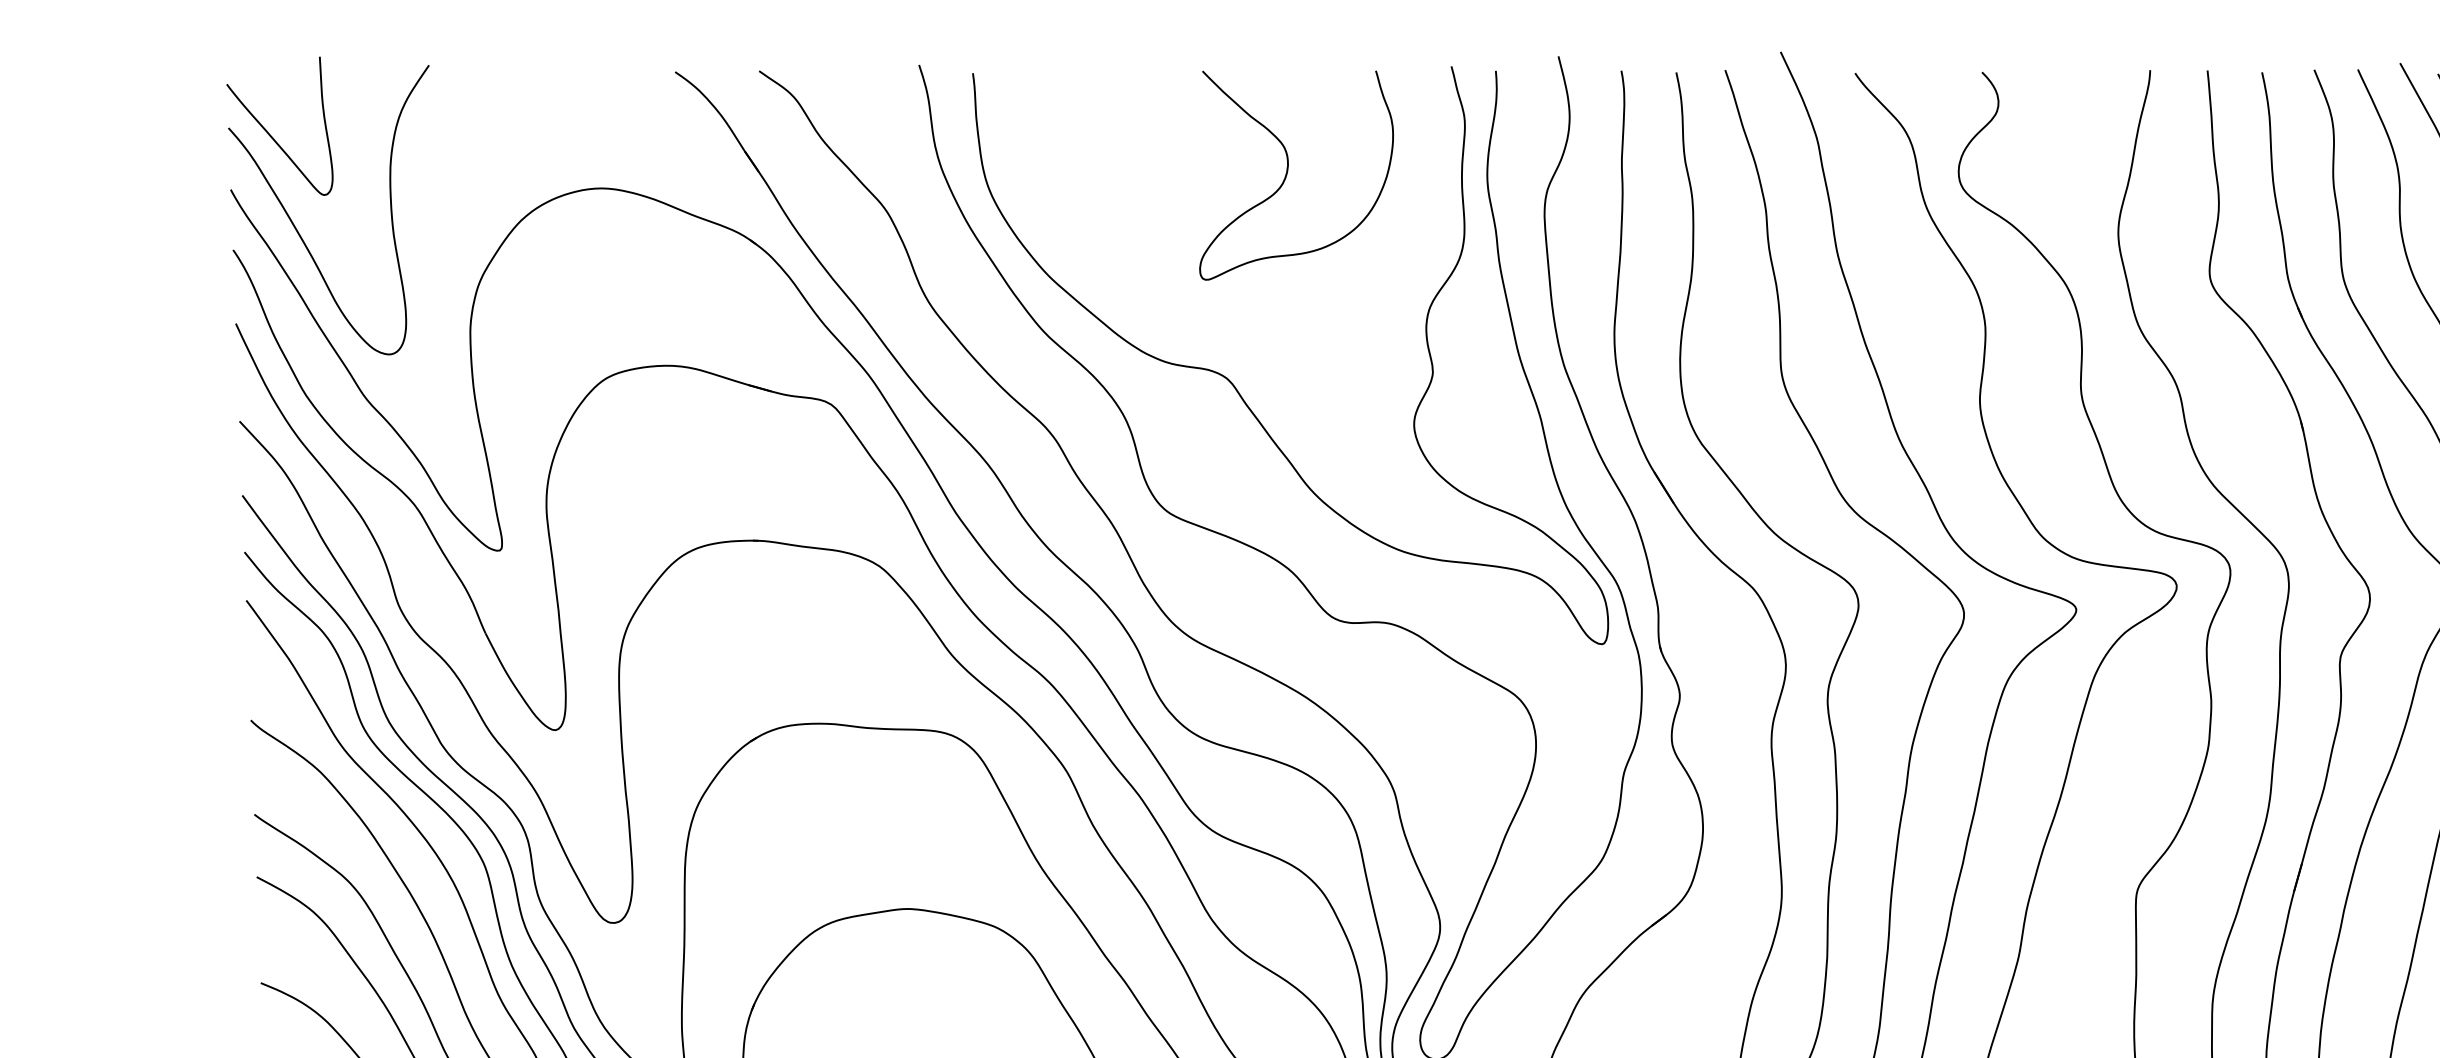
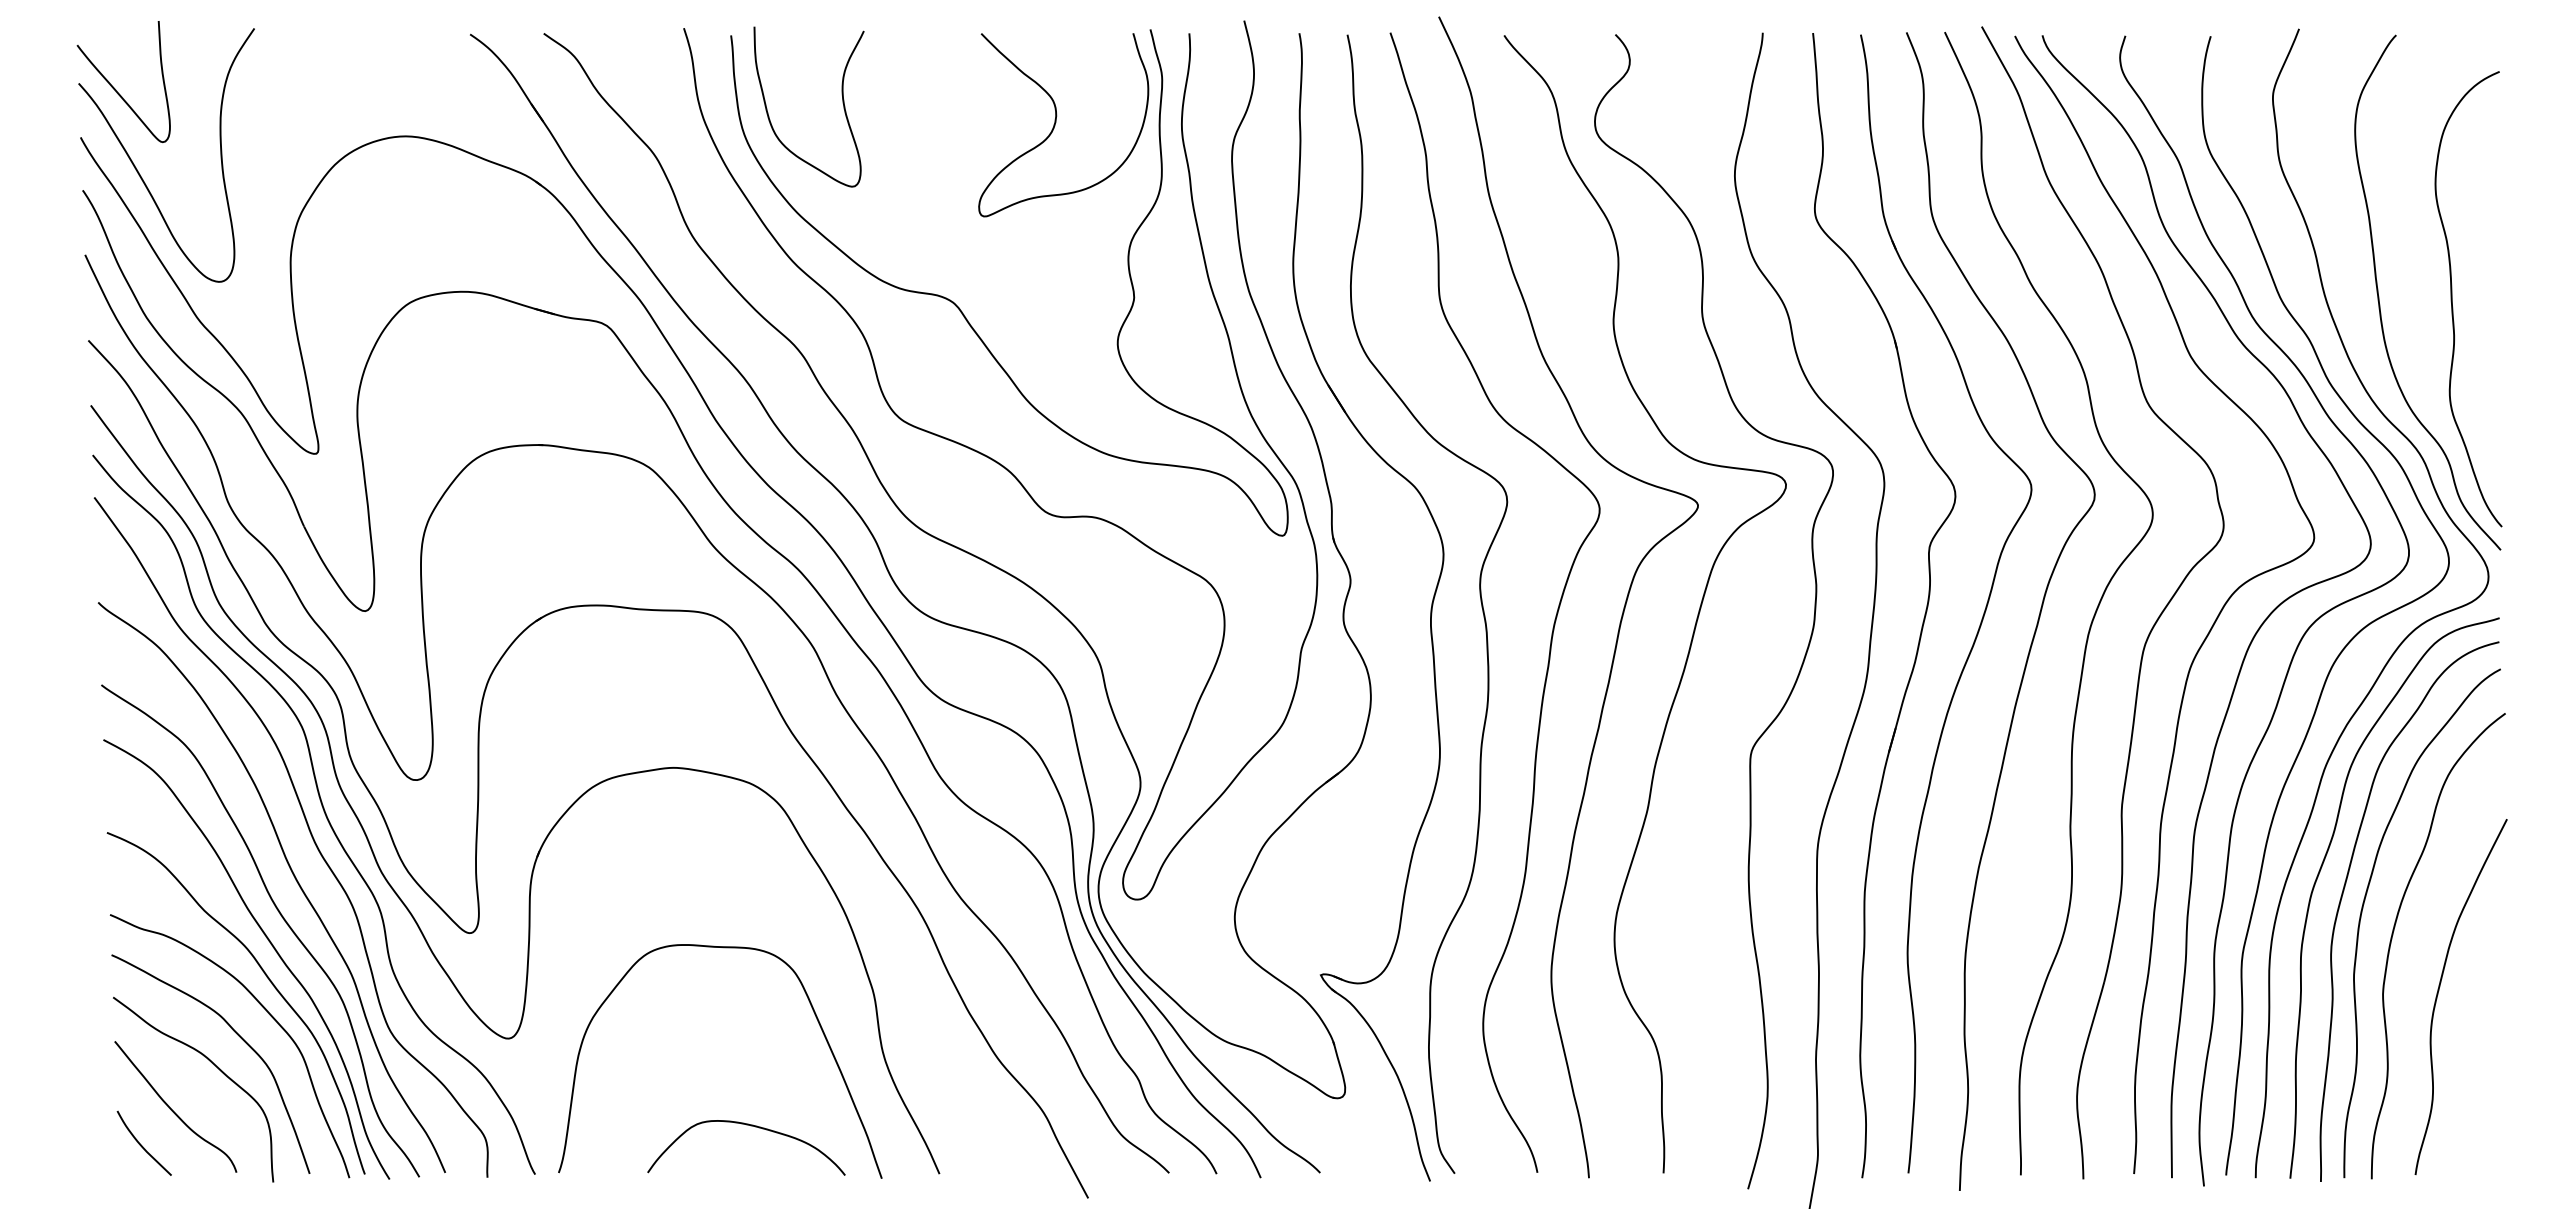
curve: (1100, 150) -> (842, 103), added
curve: (1288, 172) -> (1056, 122), moved

